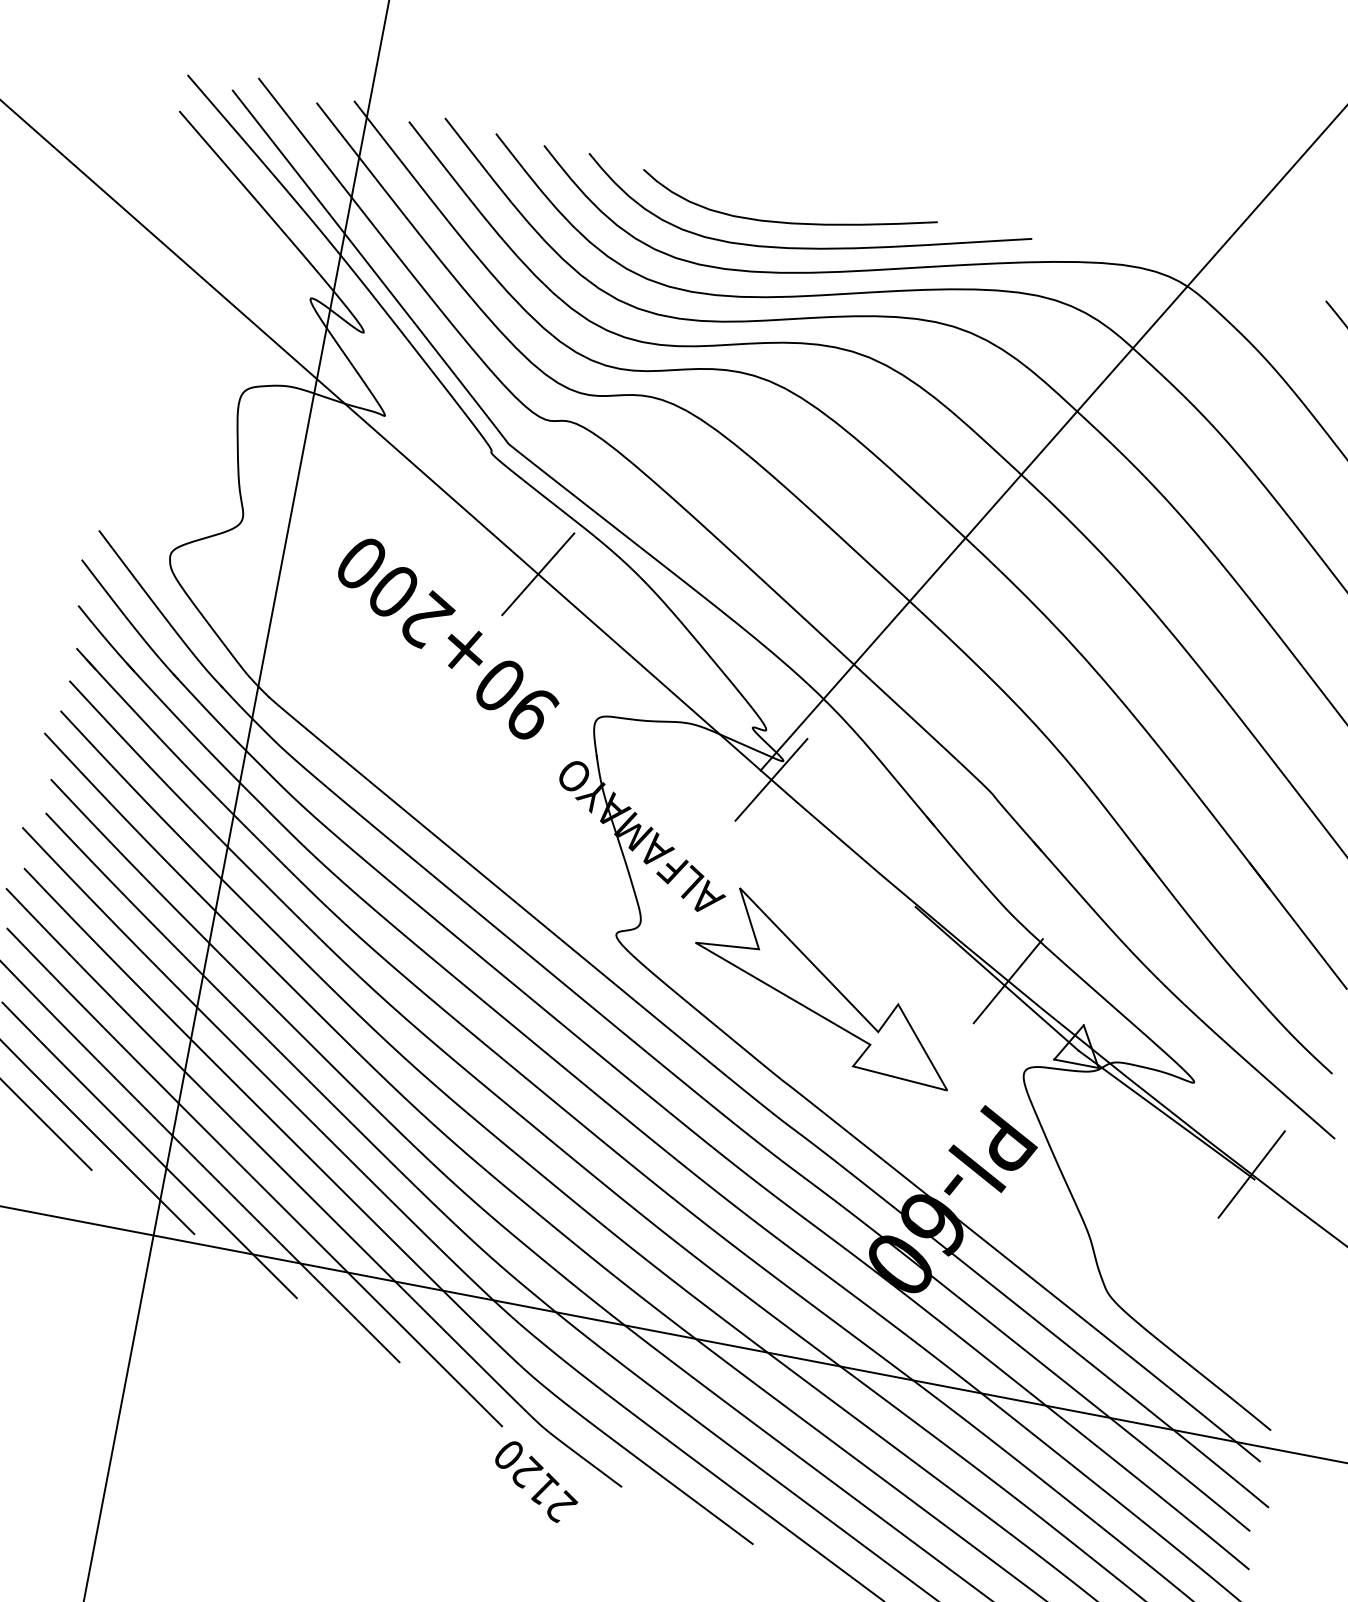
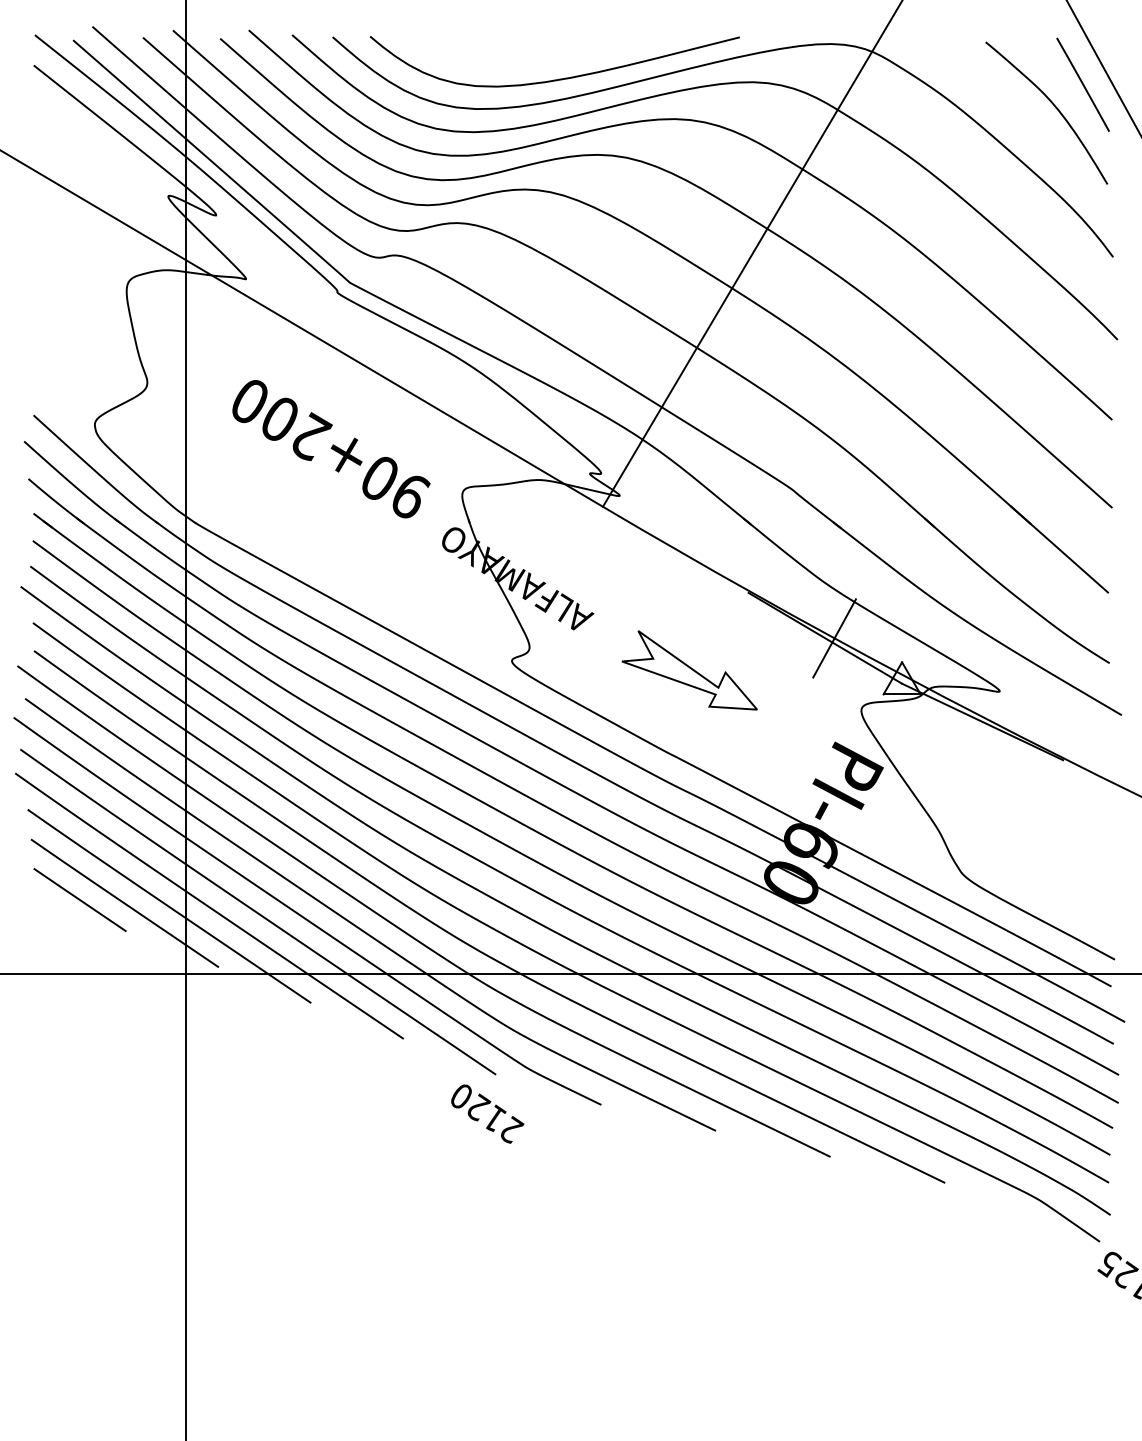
curve: (785, 221) -> (538, 61), removed
line: (538, 573) -> (393, 382), removed
line: (770, 779) -> (612, 512), removed
part: (827, 986) -> (689, 670), size x0.6
line: (1252, 1174) -> (1060, 756), removed
text: (536, 1481) -> (487, 1113), moved

